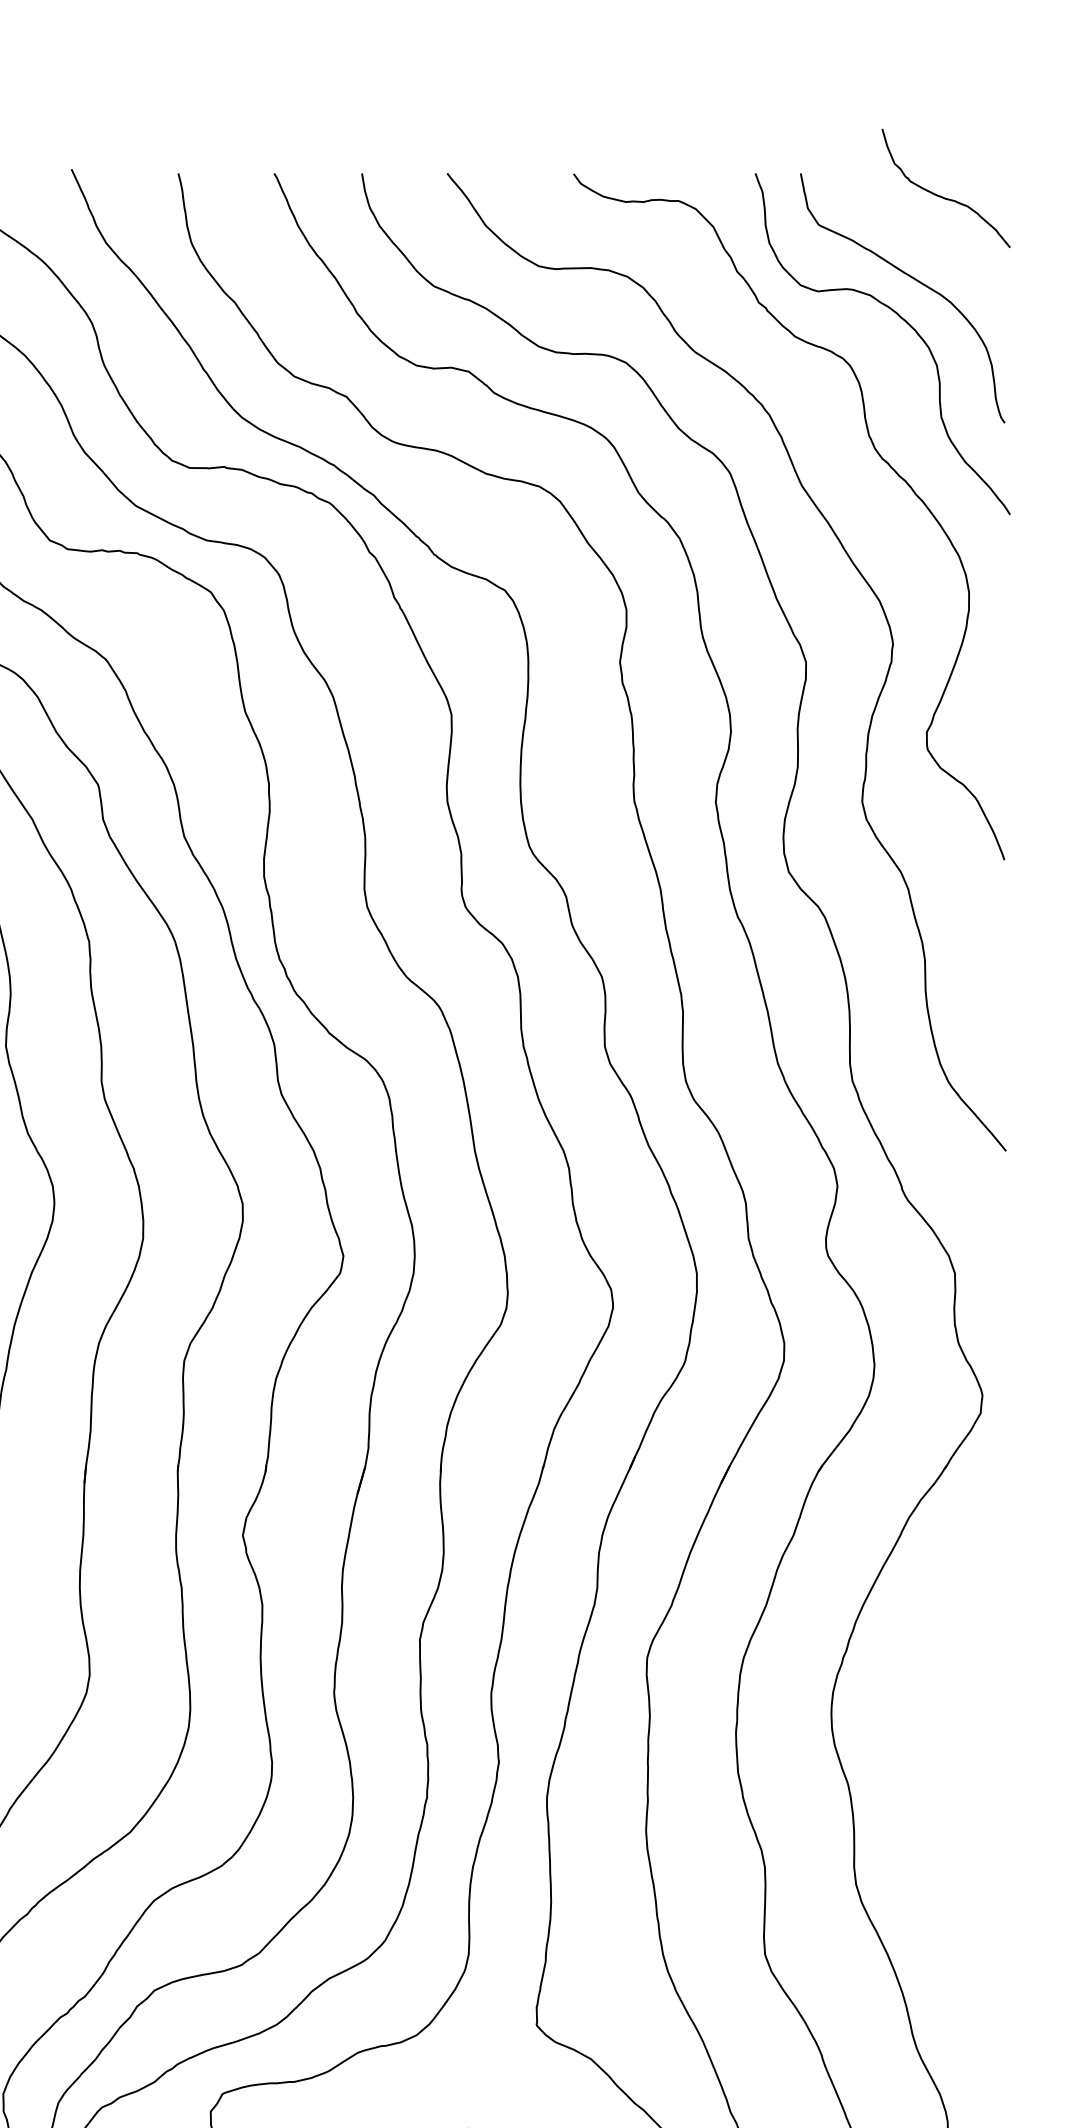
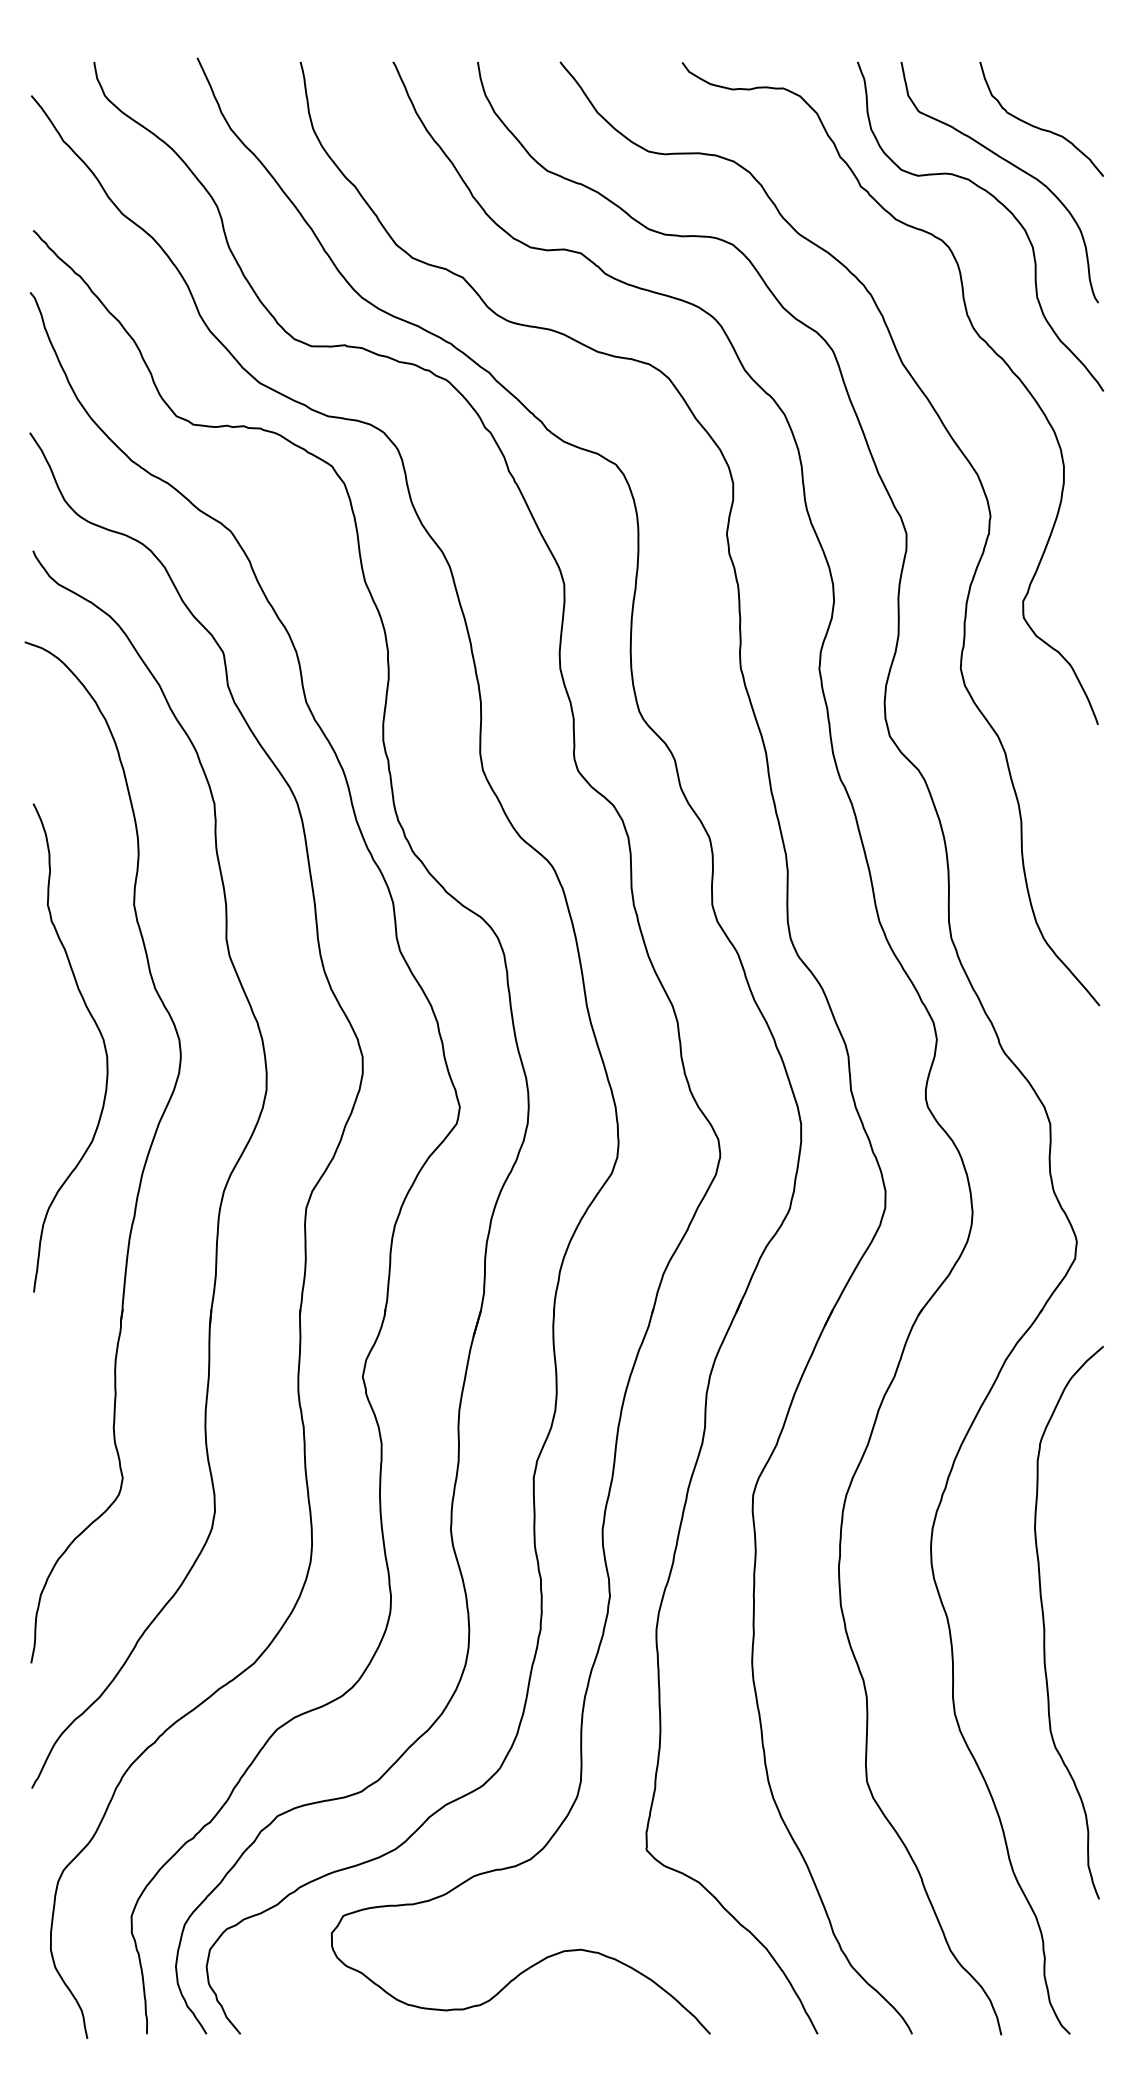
curve: (941, 195) -> (1037, 126), moved
curve: (950, 1796) -> (1045, 1628), added

